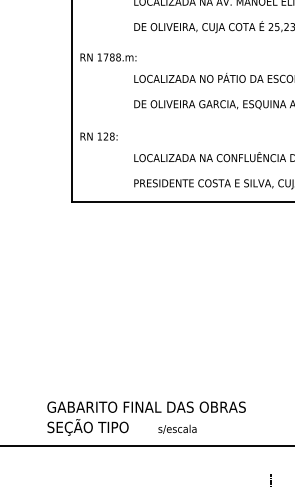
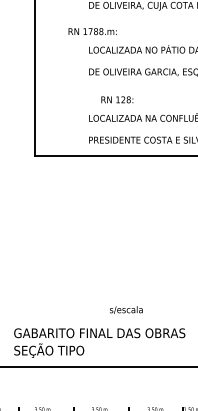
text: (108, 57) -> (92, 31), moved
text: (98, 136) -> (116, 99), moved
text: (177, 428) -> (126, 309), moved

